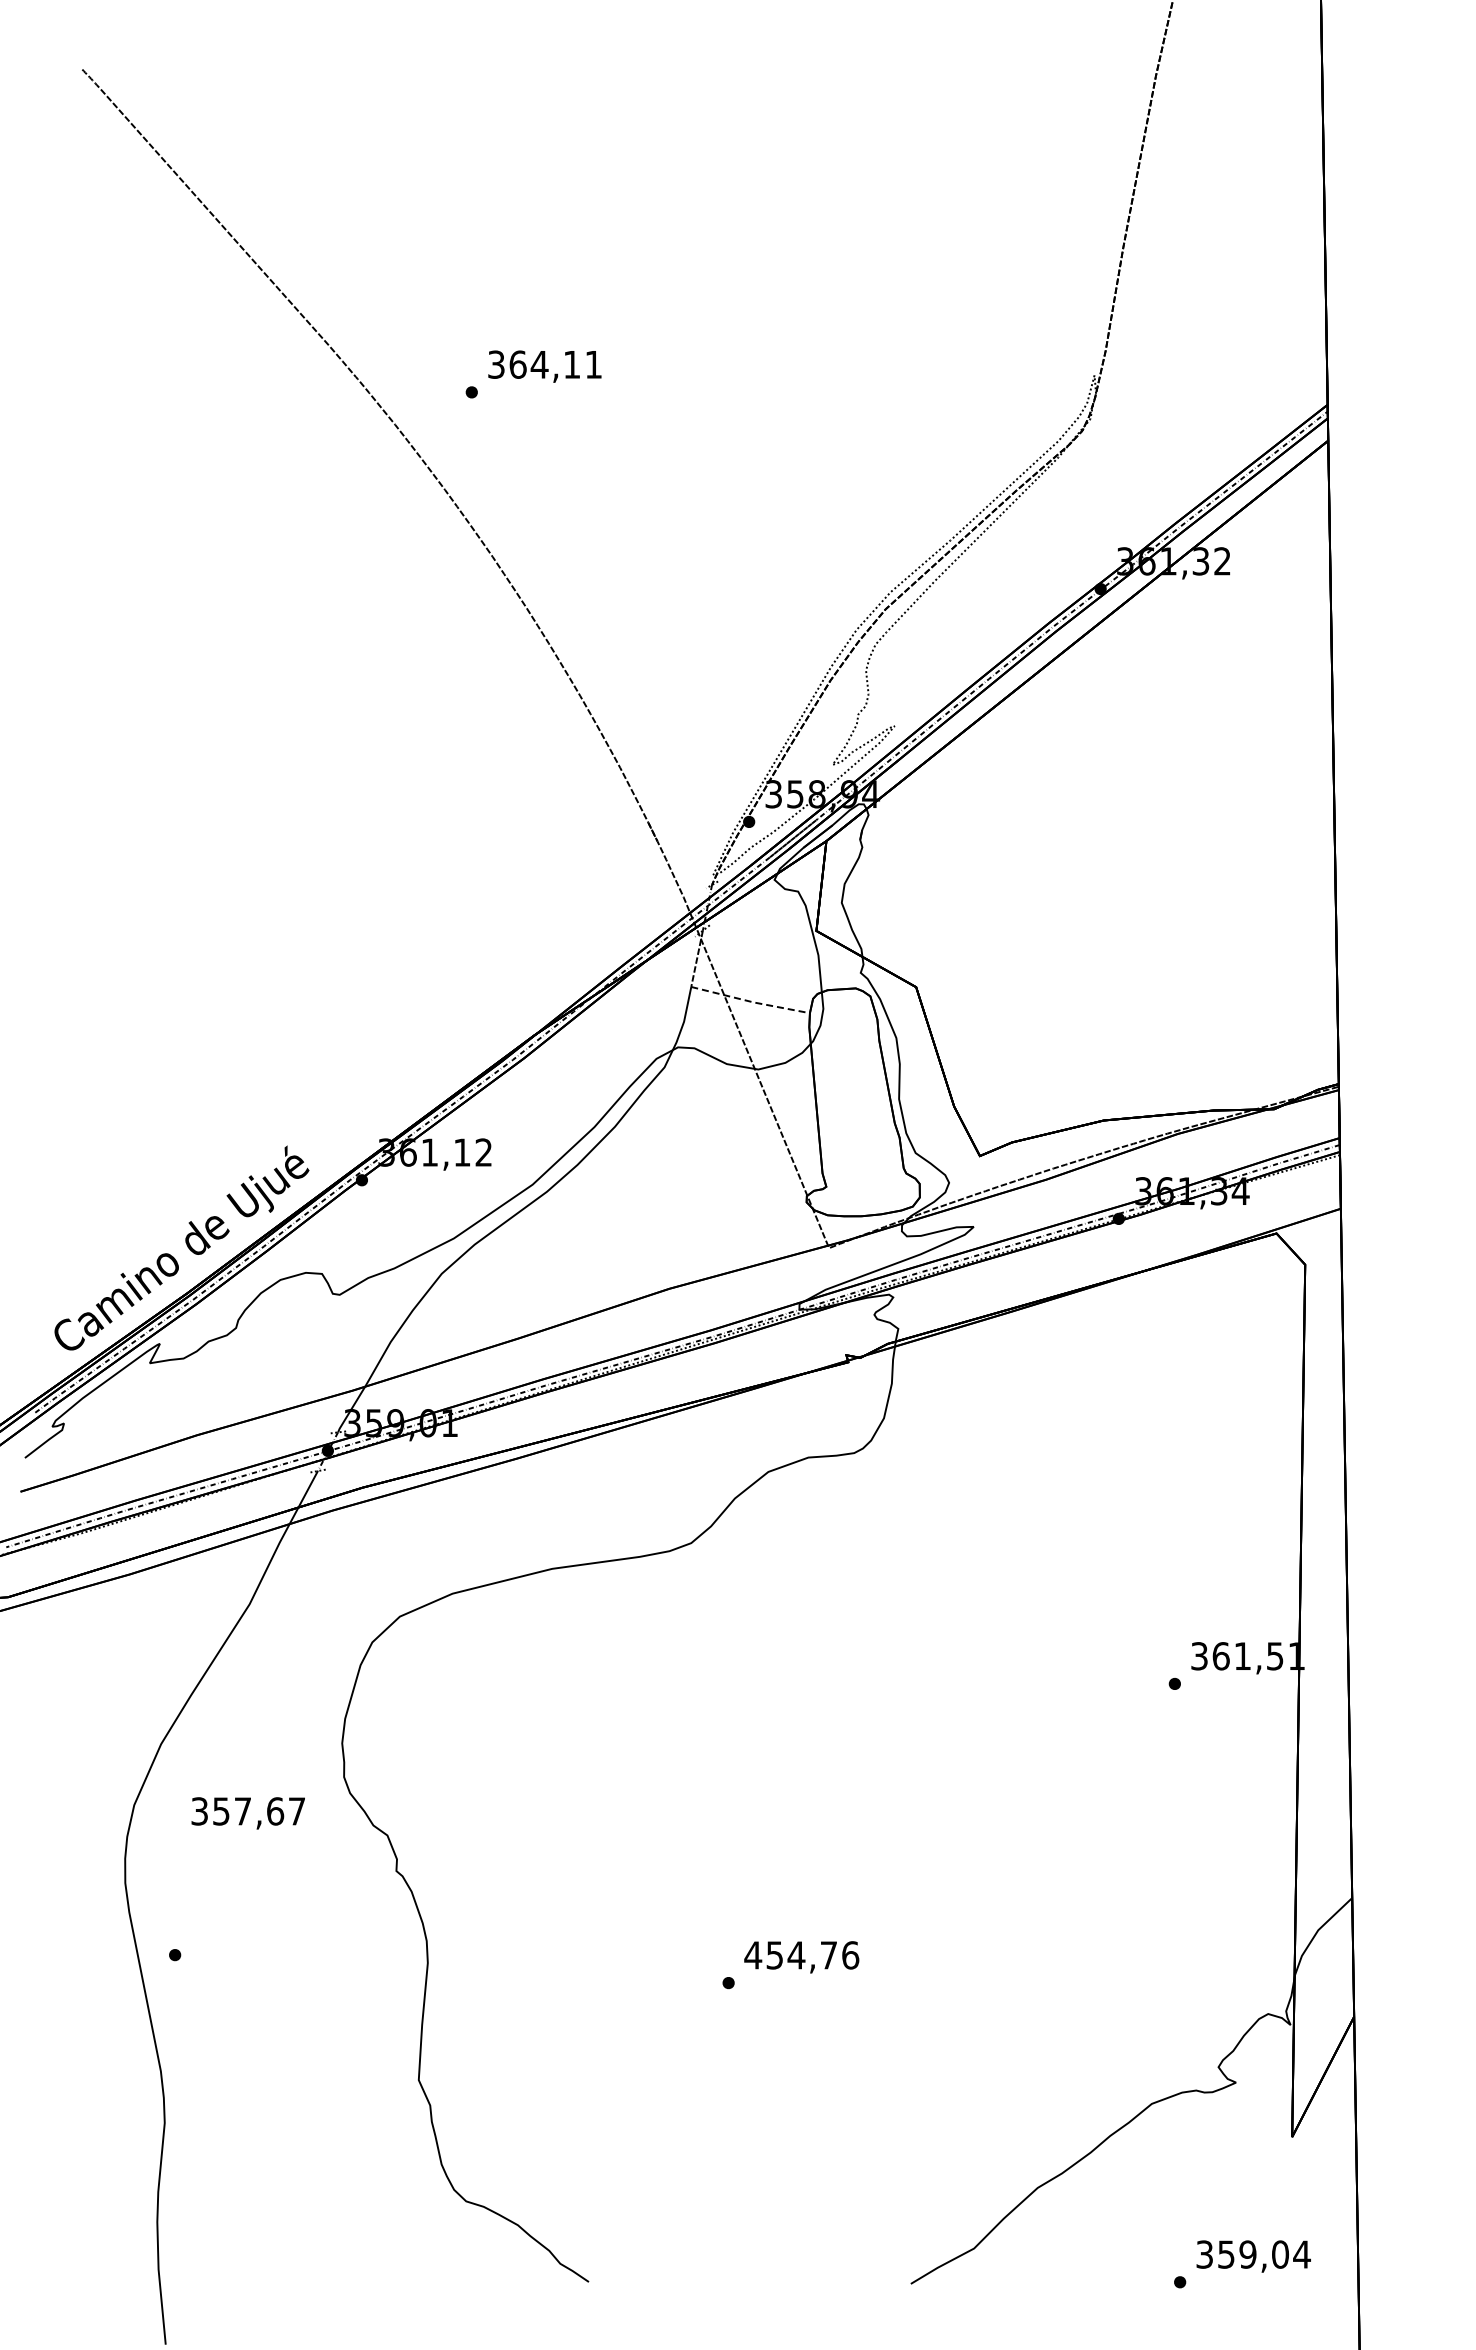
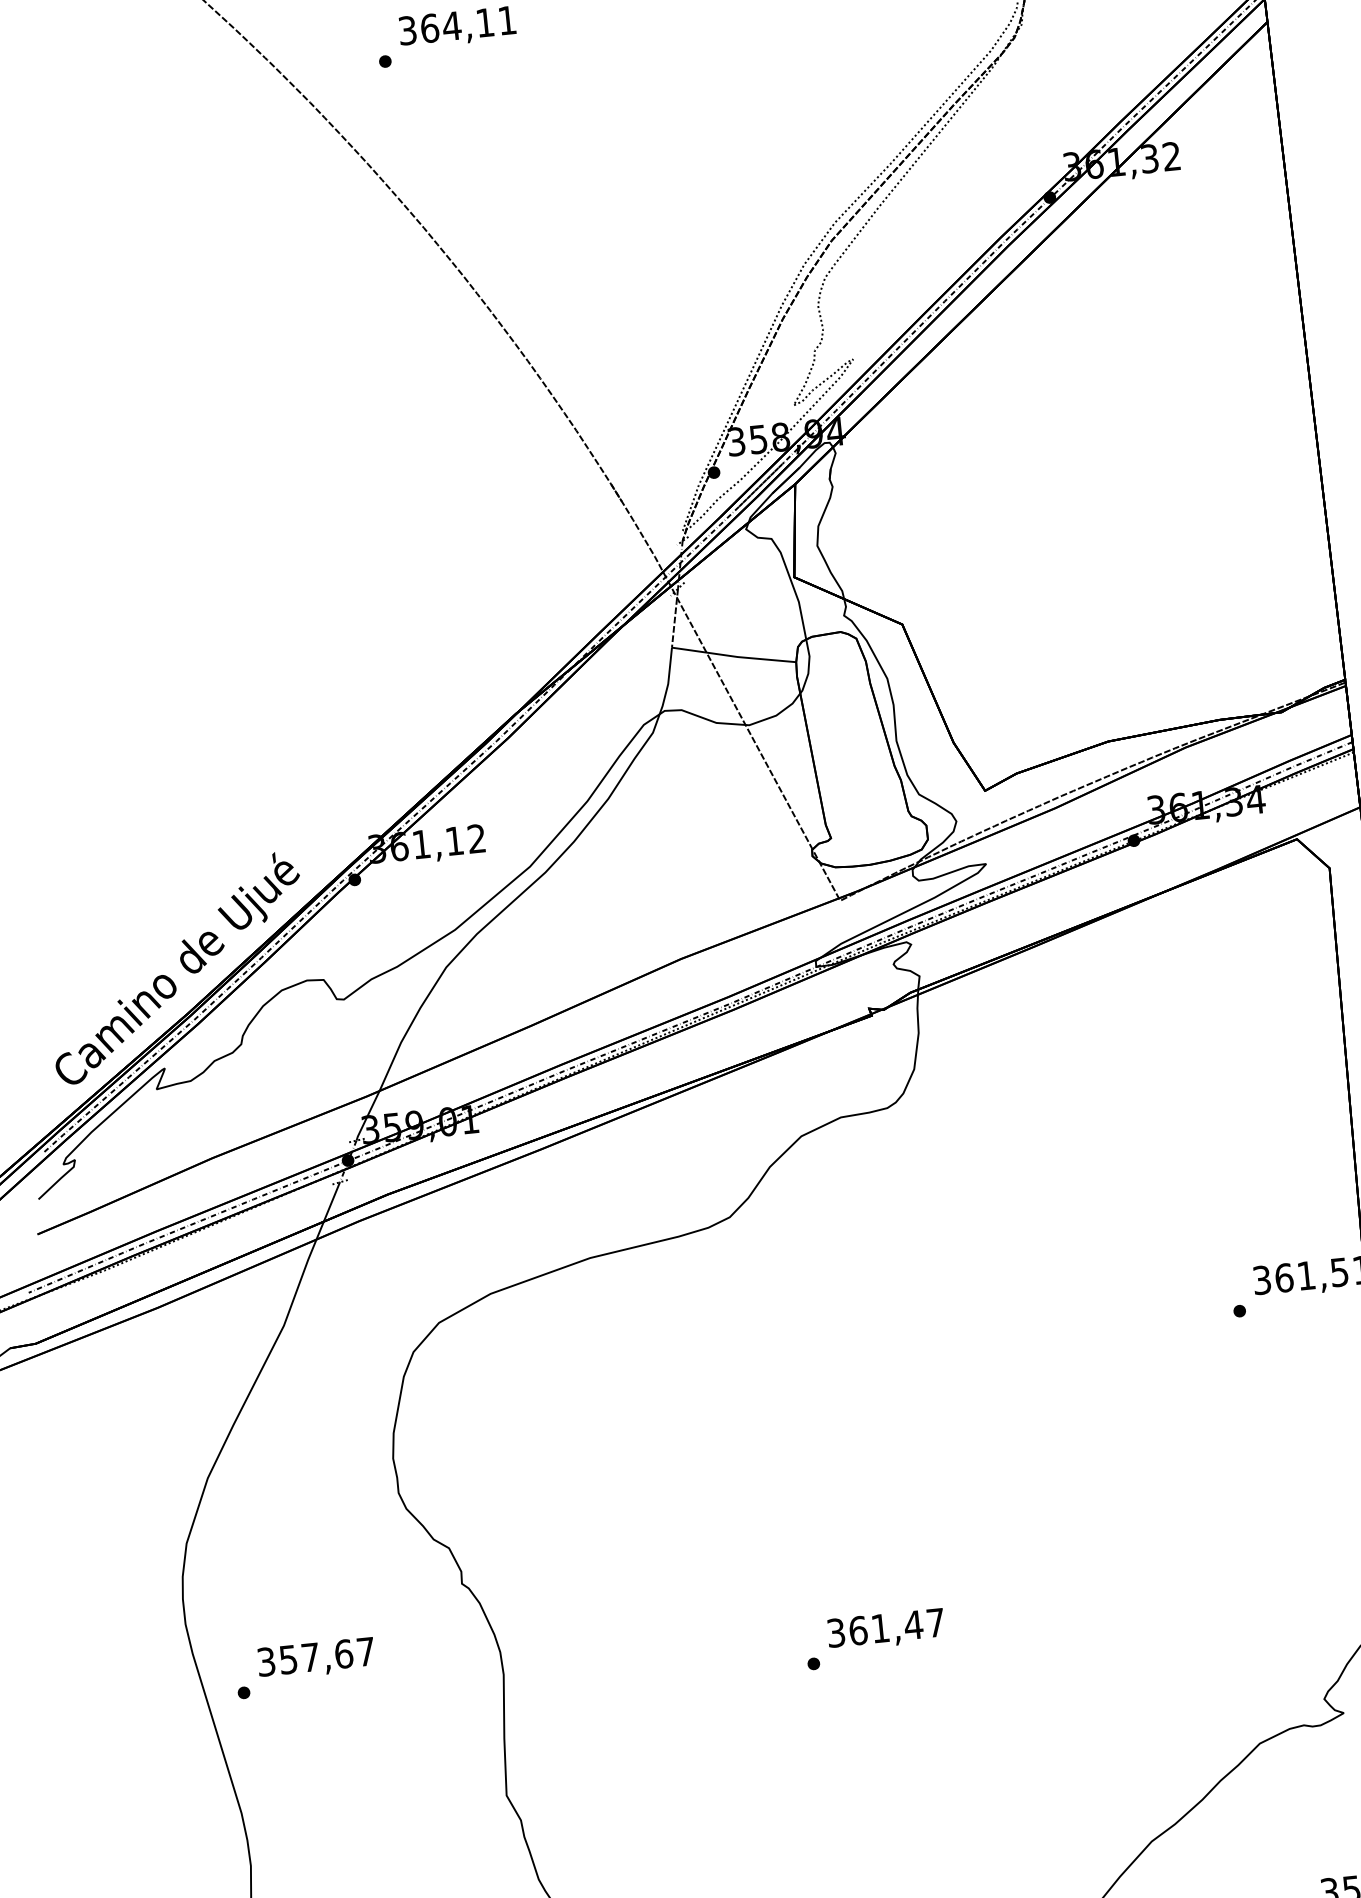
line: (751, 1001) -> (735, 656), dashed -> solid
text: (247, 1813) -> (315, 1659), moved
text: (801, 1955) -> (885, 1628), 454,76 -> 361,47

